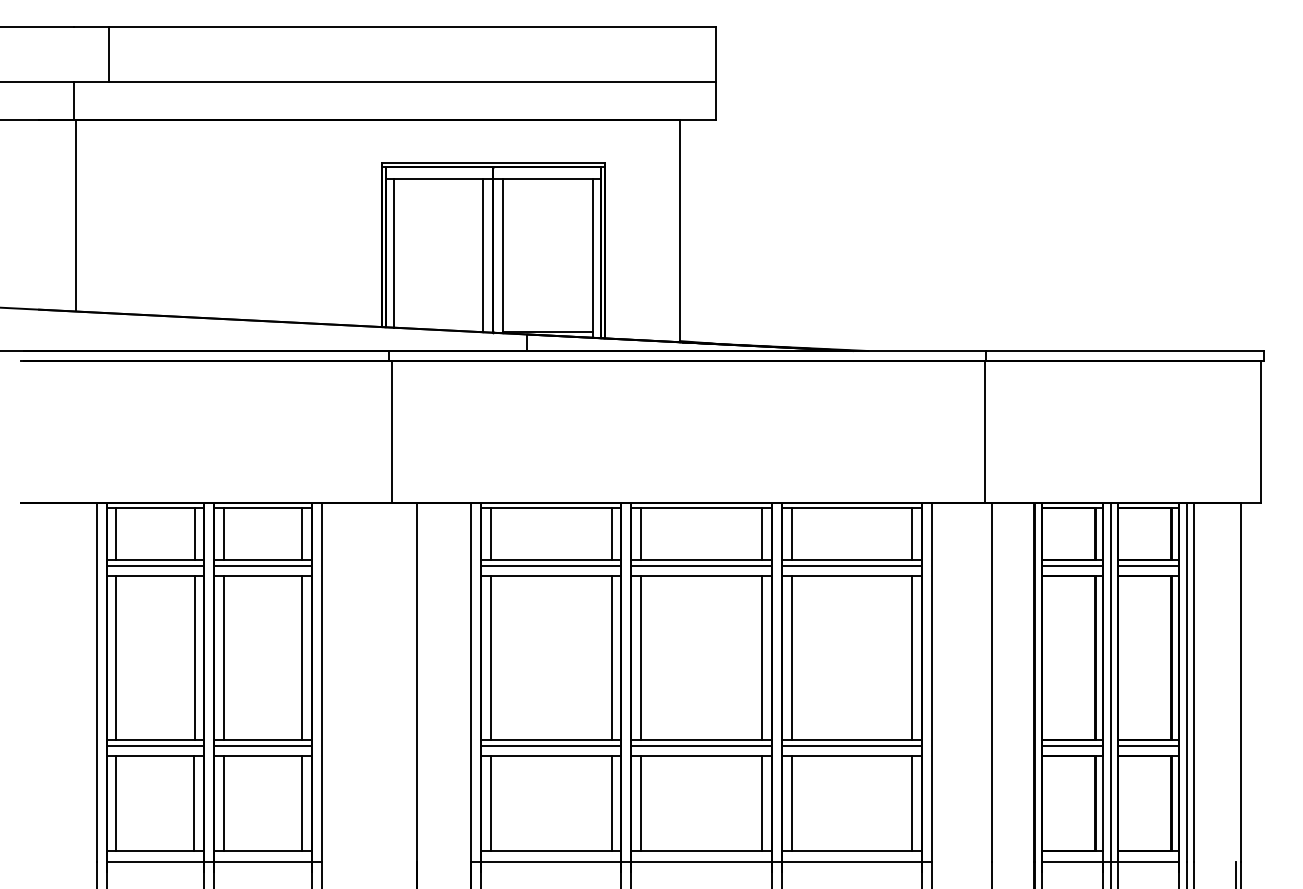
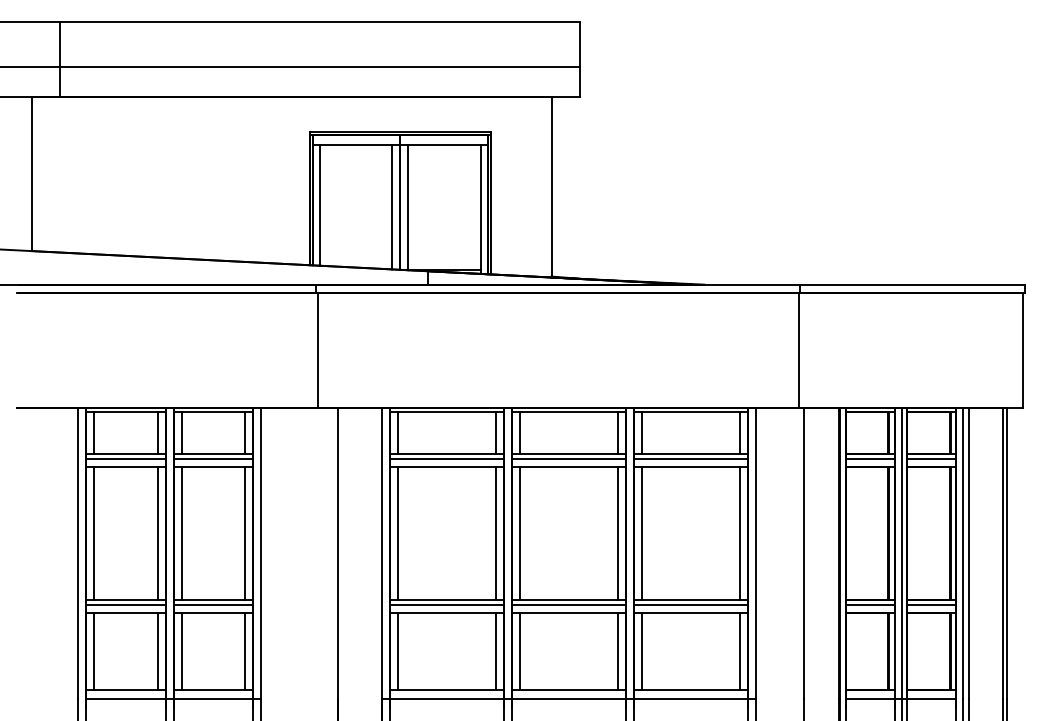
line: (109, 54) -> (60, 44), moved
line: (76, 214) -> (31, 173), moved
line: (1236, 682) -> (1003, 553), added

